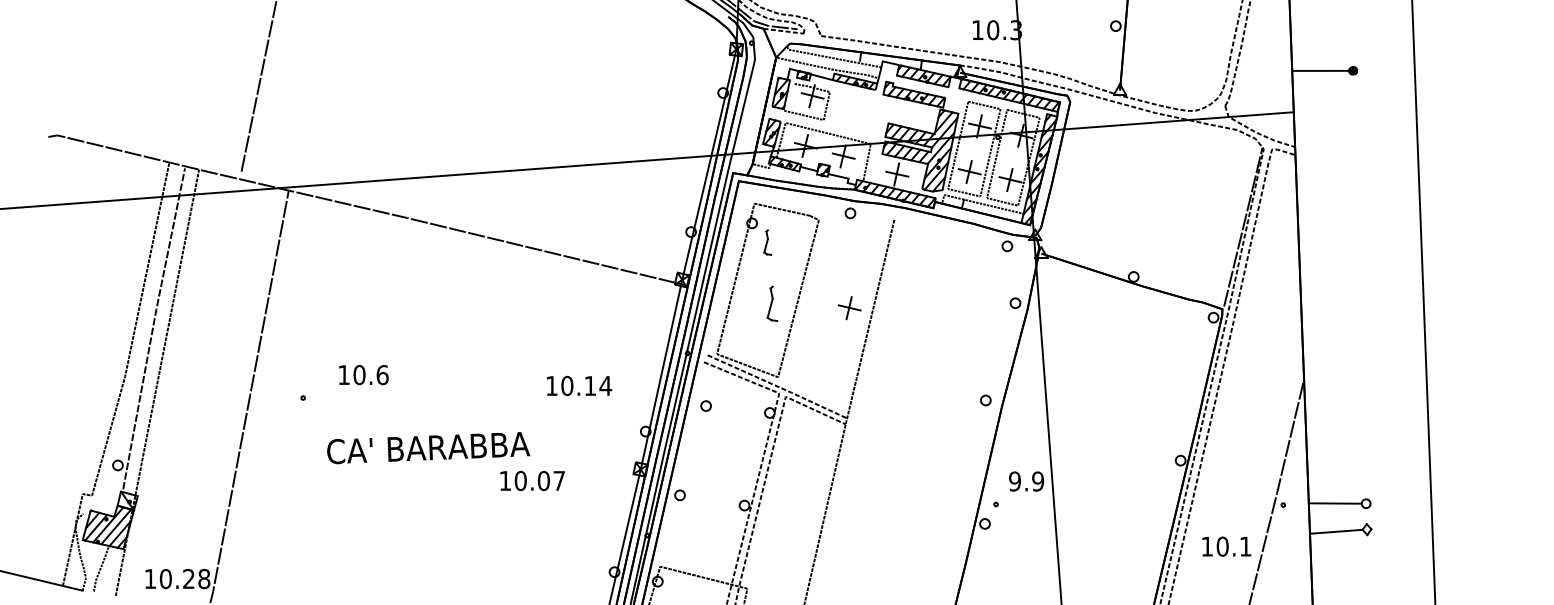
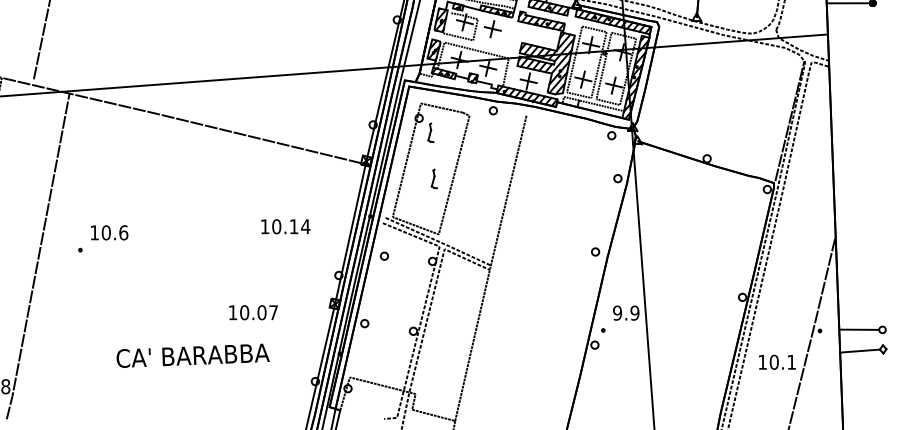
part: (771, 303) -> (433, 178), size x0.71
part: (849, 308) -> (492, 29), moved
text: (363, 375) -> (109, 233), moved
text: (579, 386) -> (285, 227), moved
text: (428, 448) -> (193, 356), moved

